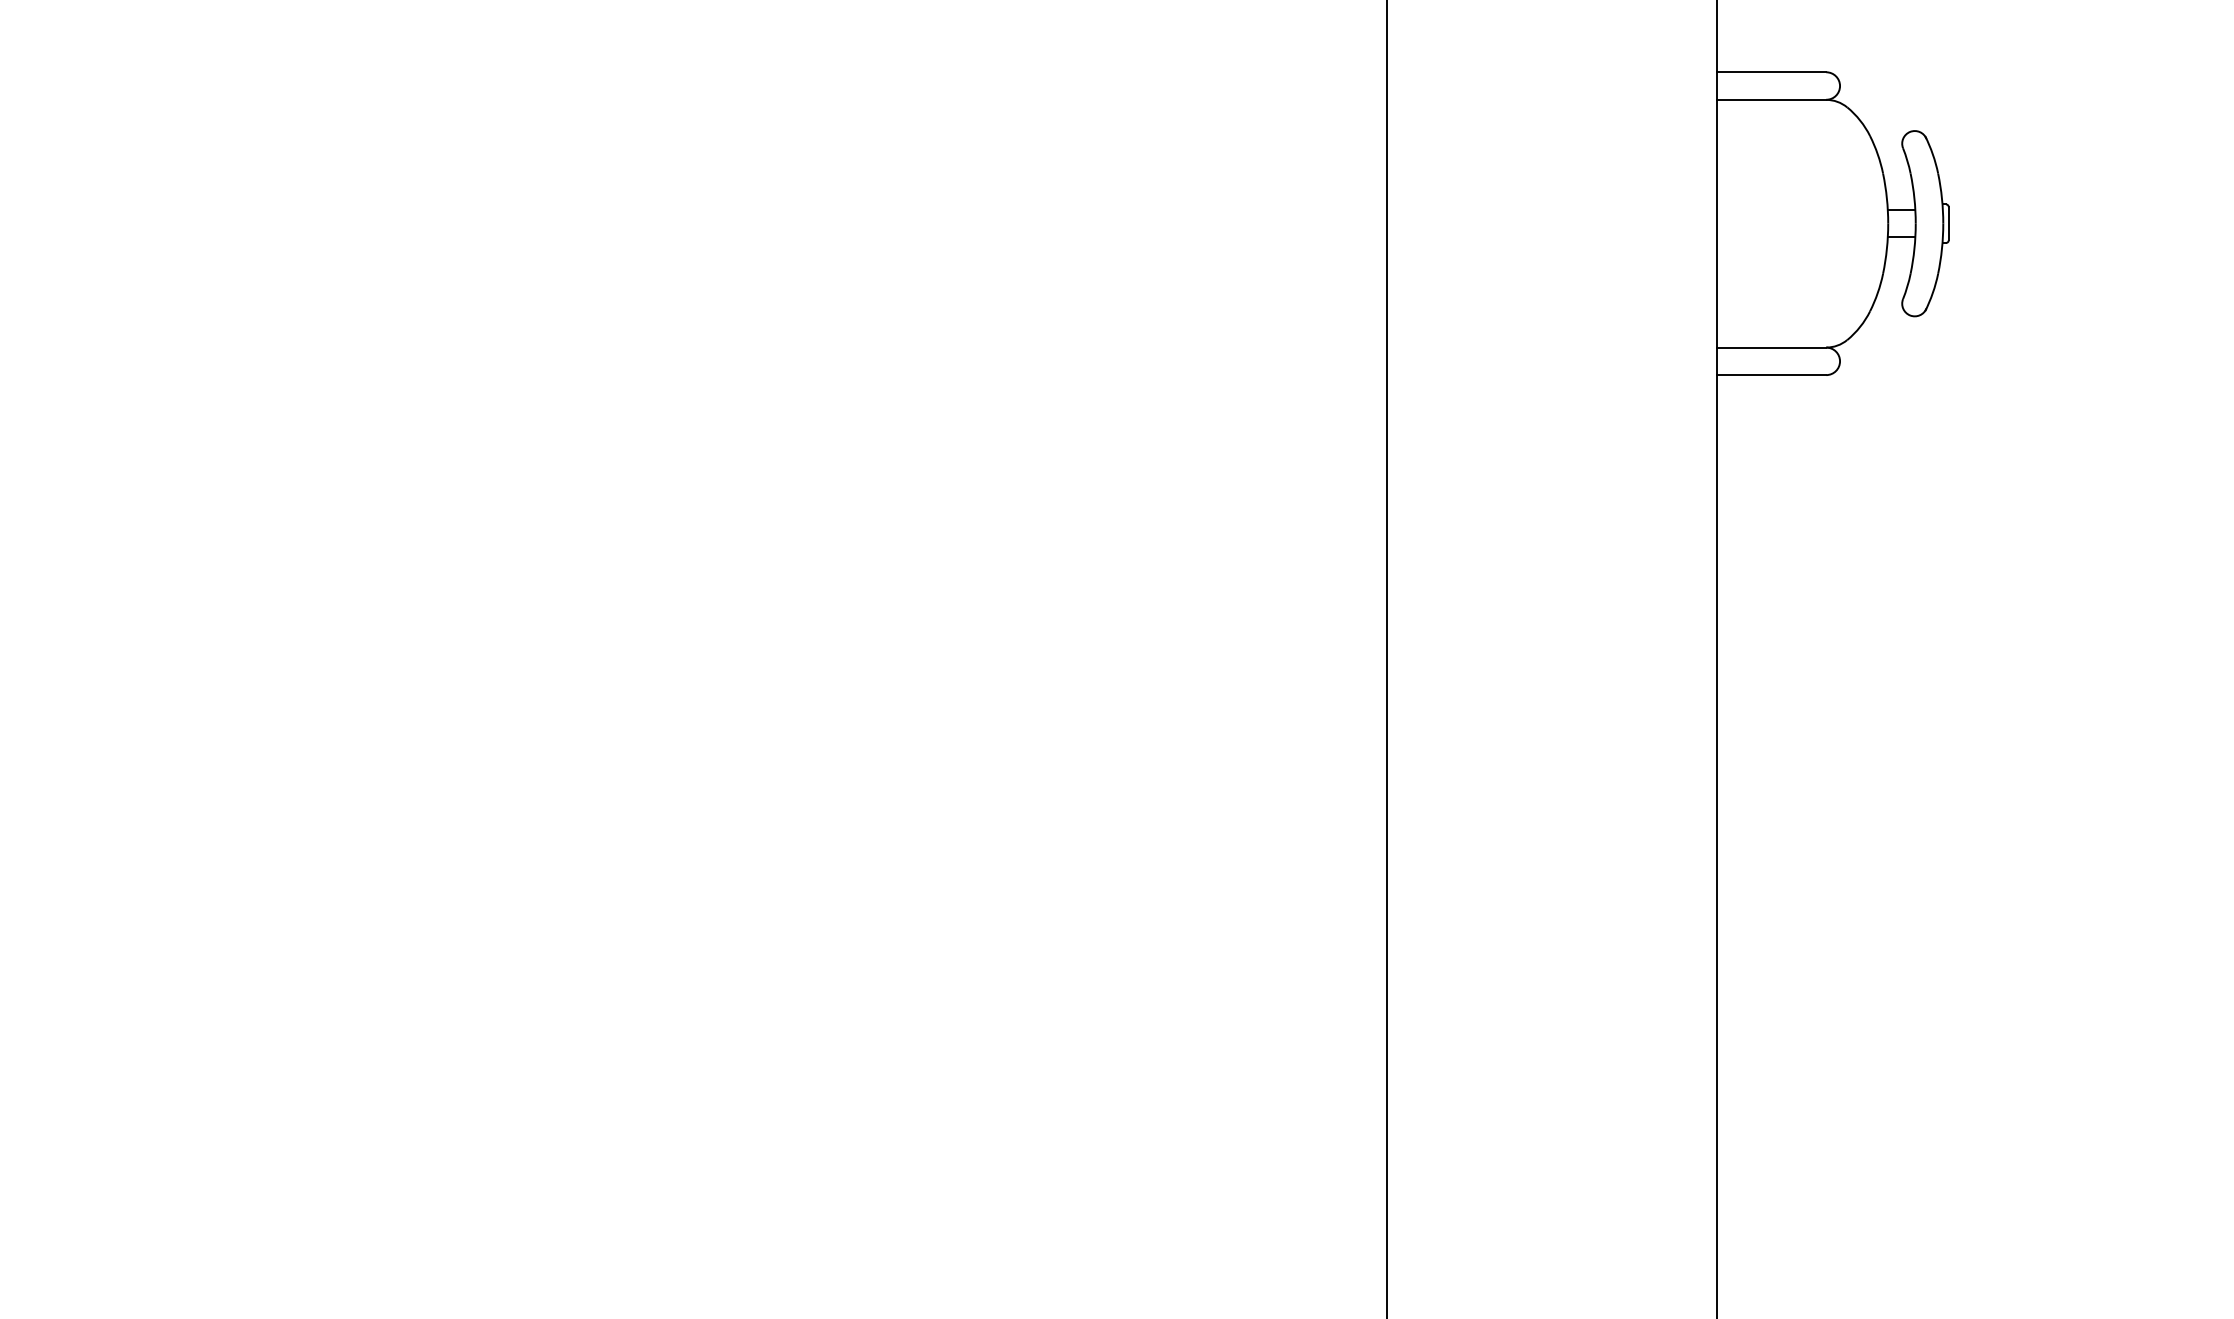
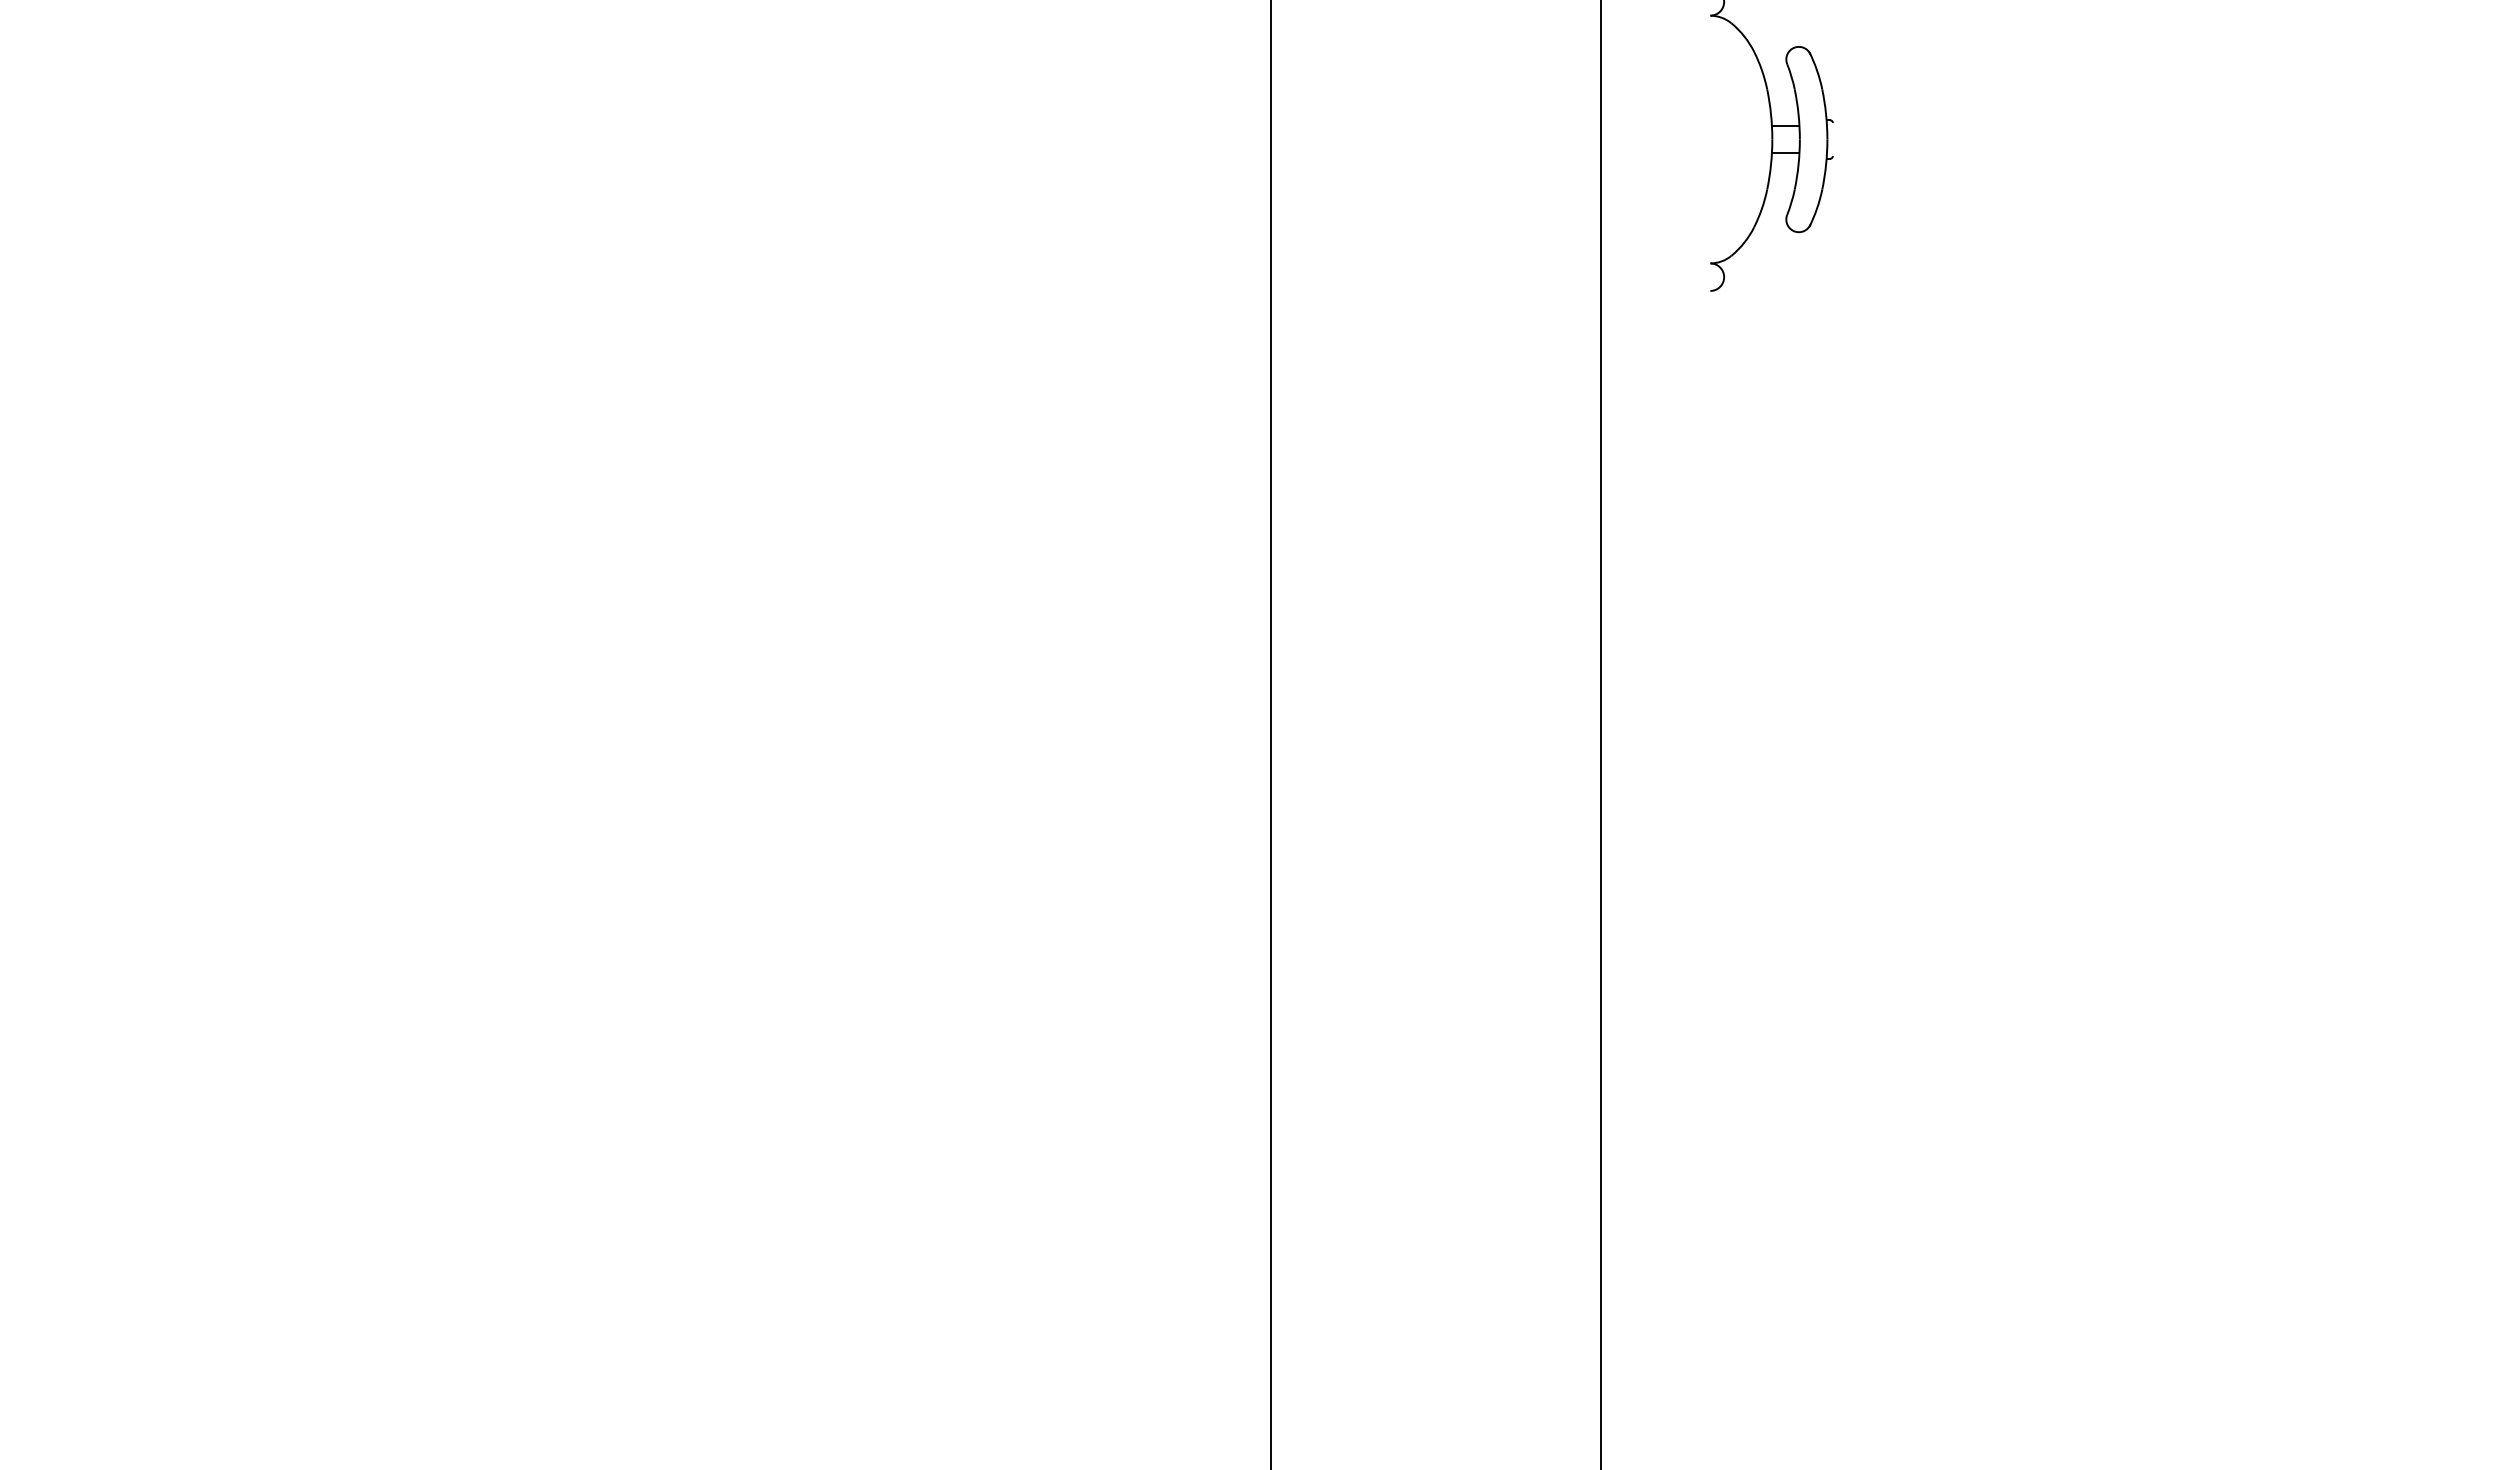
line: (1771, 99) -> (1655, 15), removed
line: (1948, 223) -> (1832, 139), removed
line: (1771, 347) -> (1655, 263), removed
line: (1771, 374) -> (1655, 290), removed

